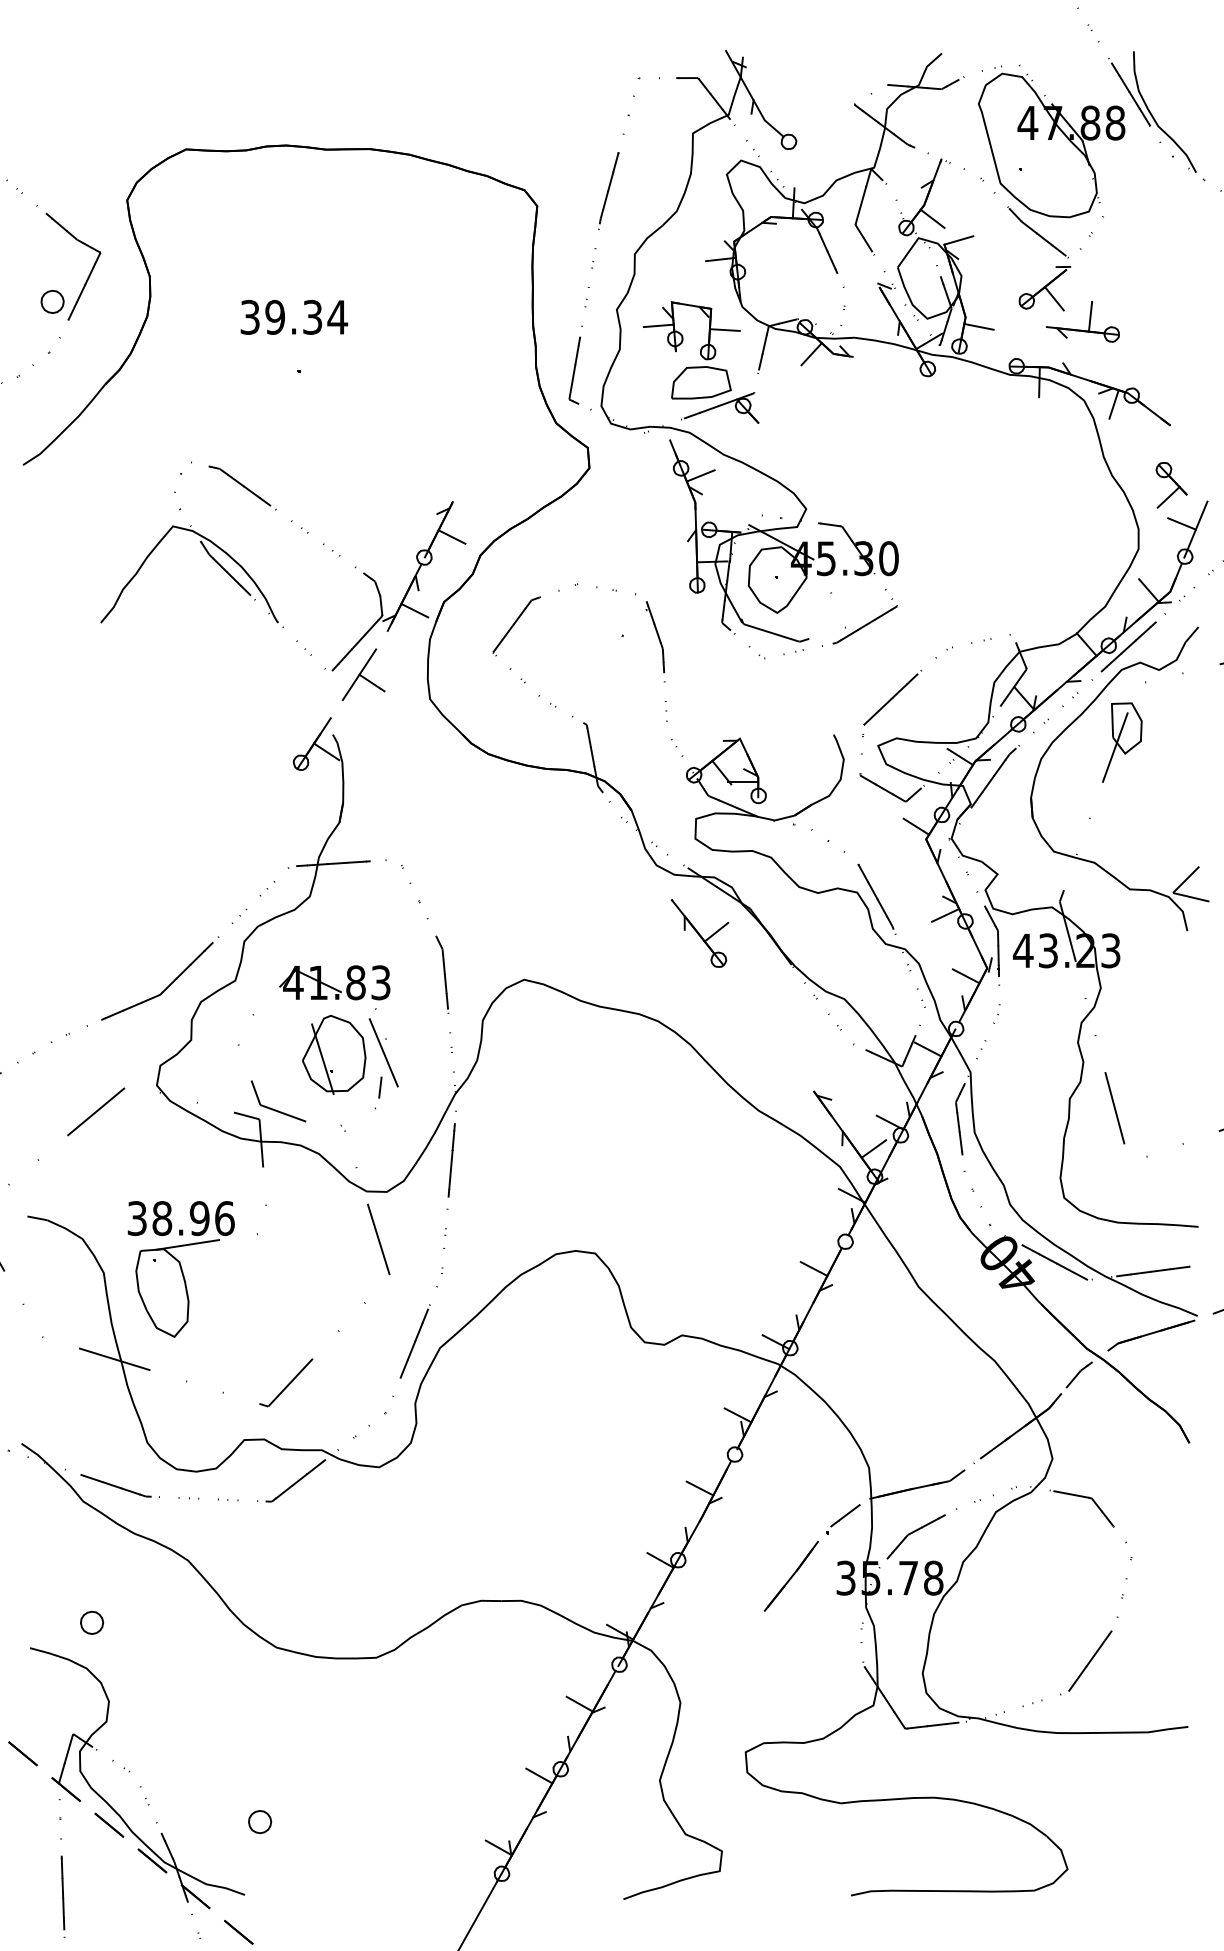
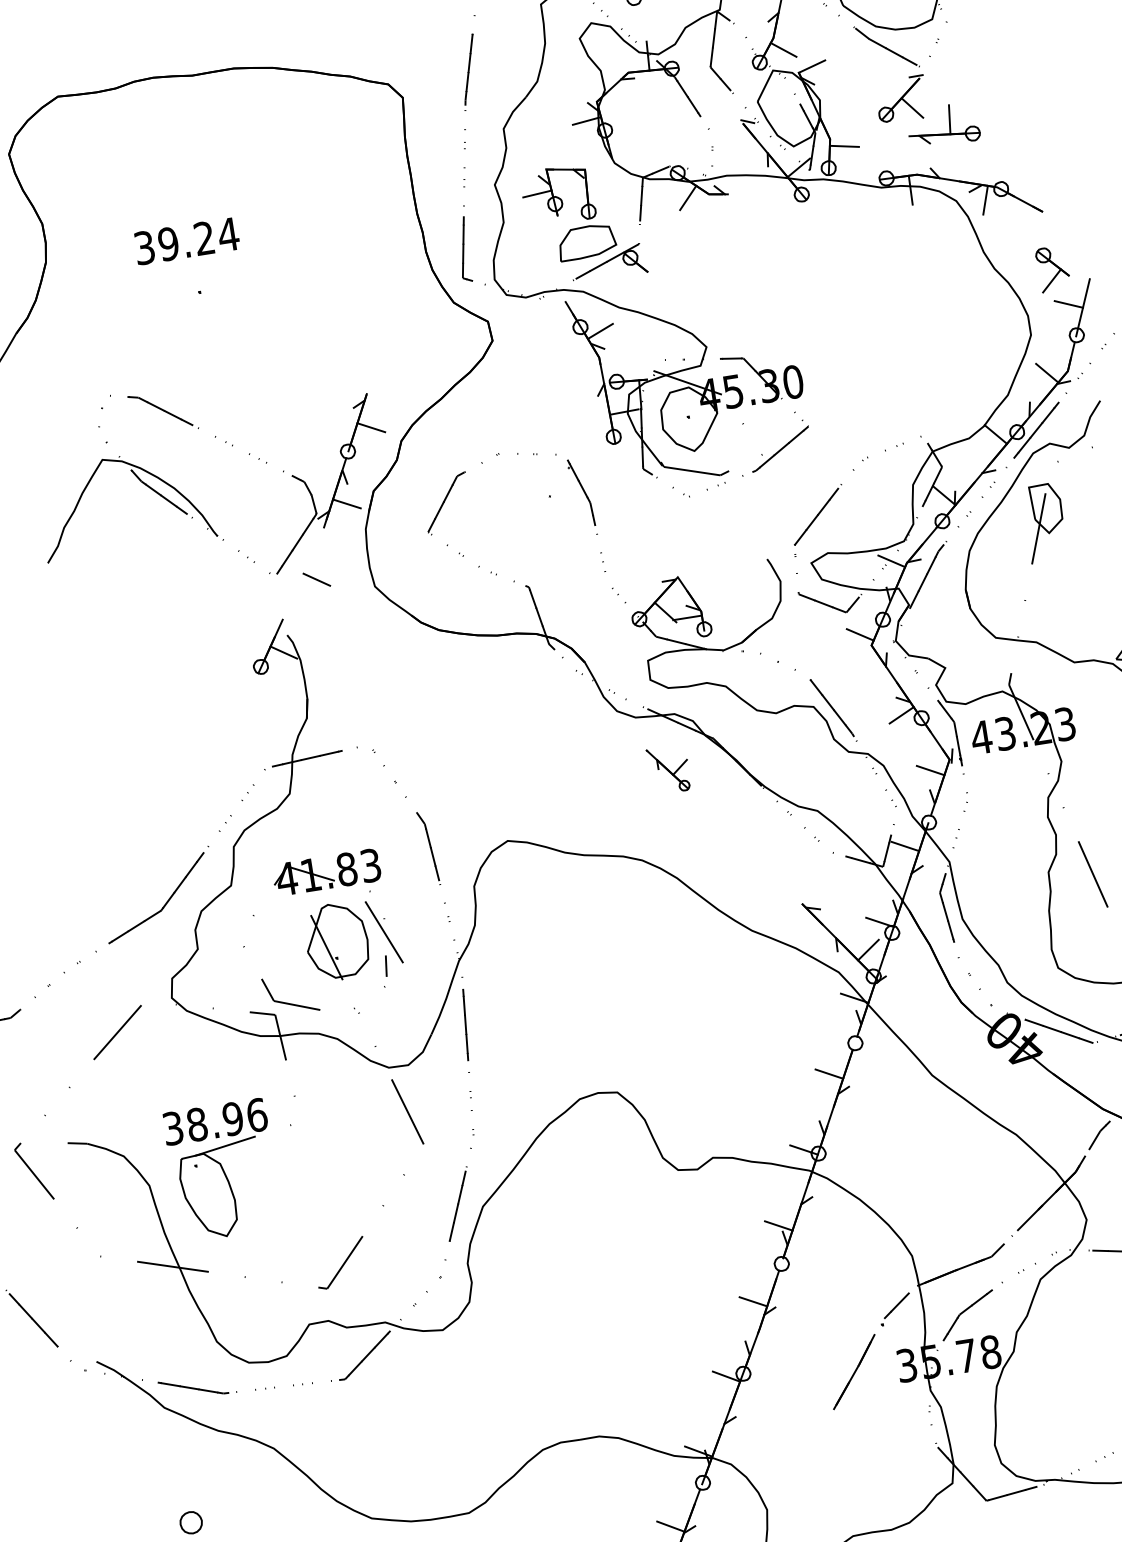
text: (312, 317) -> (204, 238), 39.34 -> 39.24
line: (724, 329) -> (600, 187), removed
line: (359, 674) -> (303, 573), removed
part: (699, 933) -> (668, 770), size x0.7

